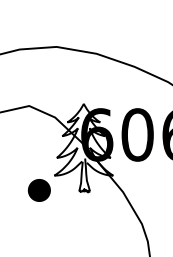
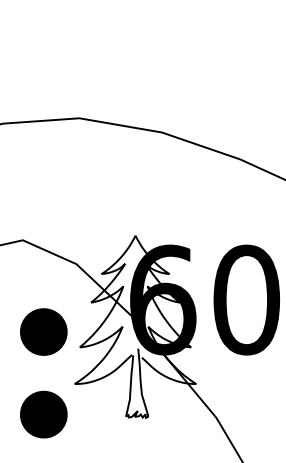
part: (39, 150) -> (44, 332), added

